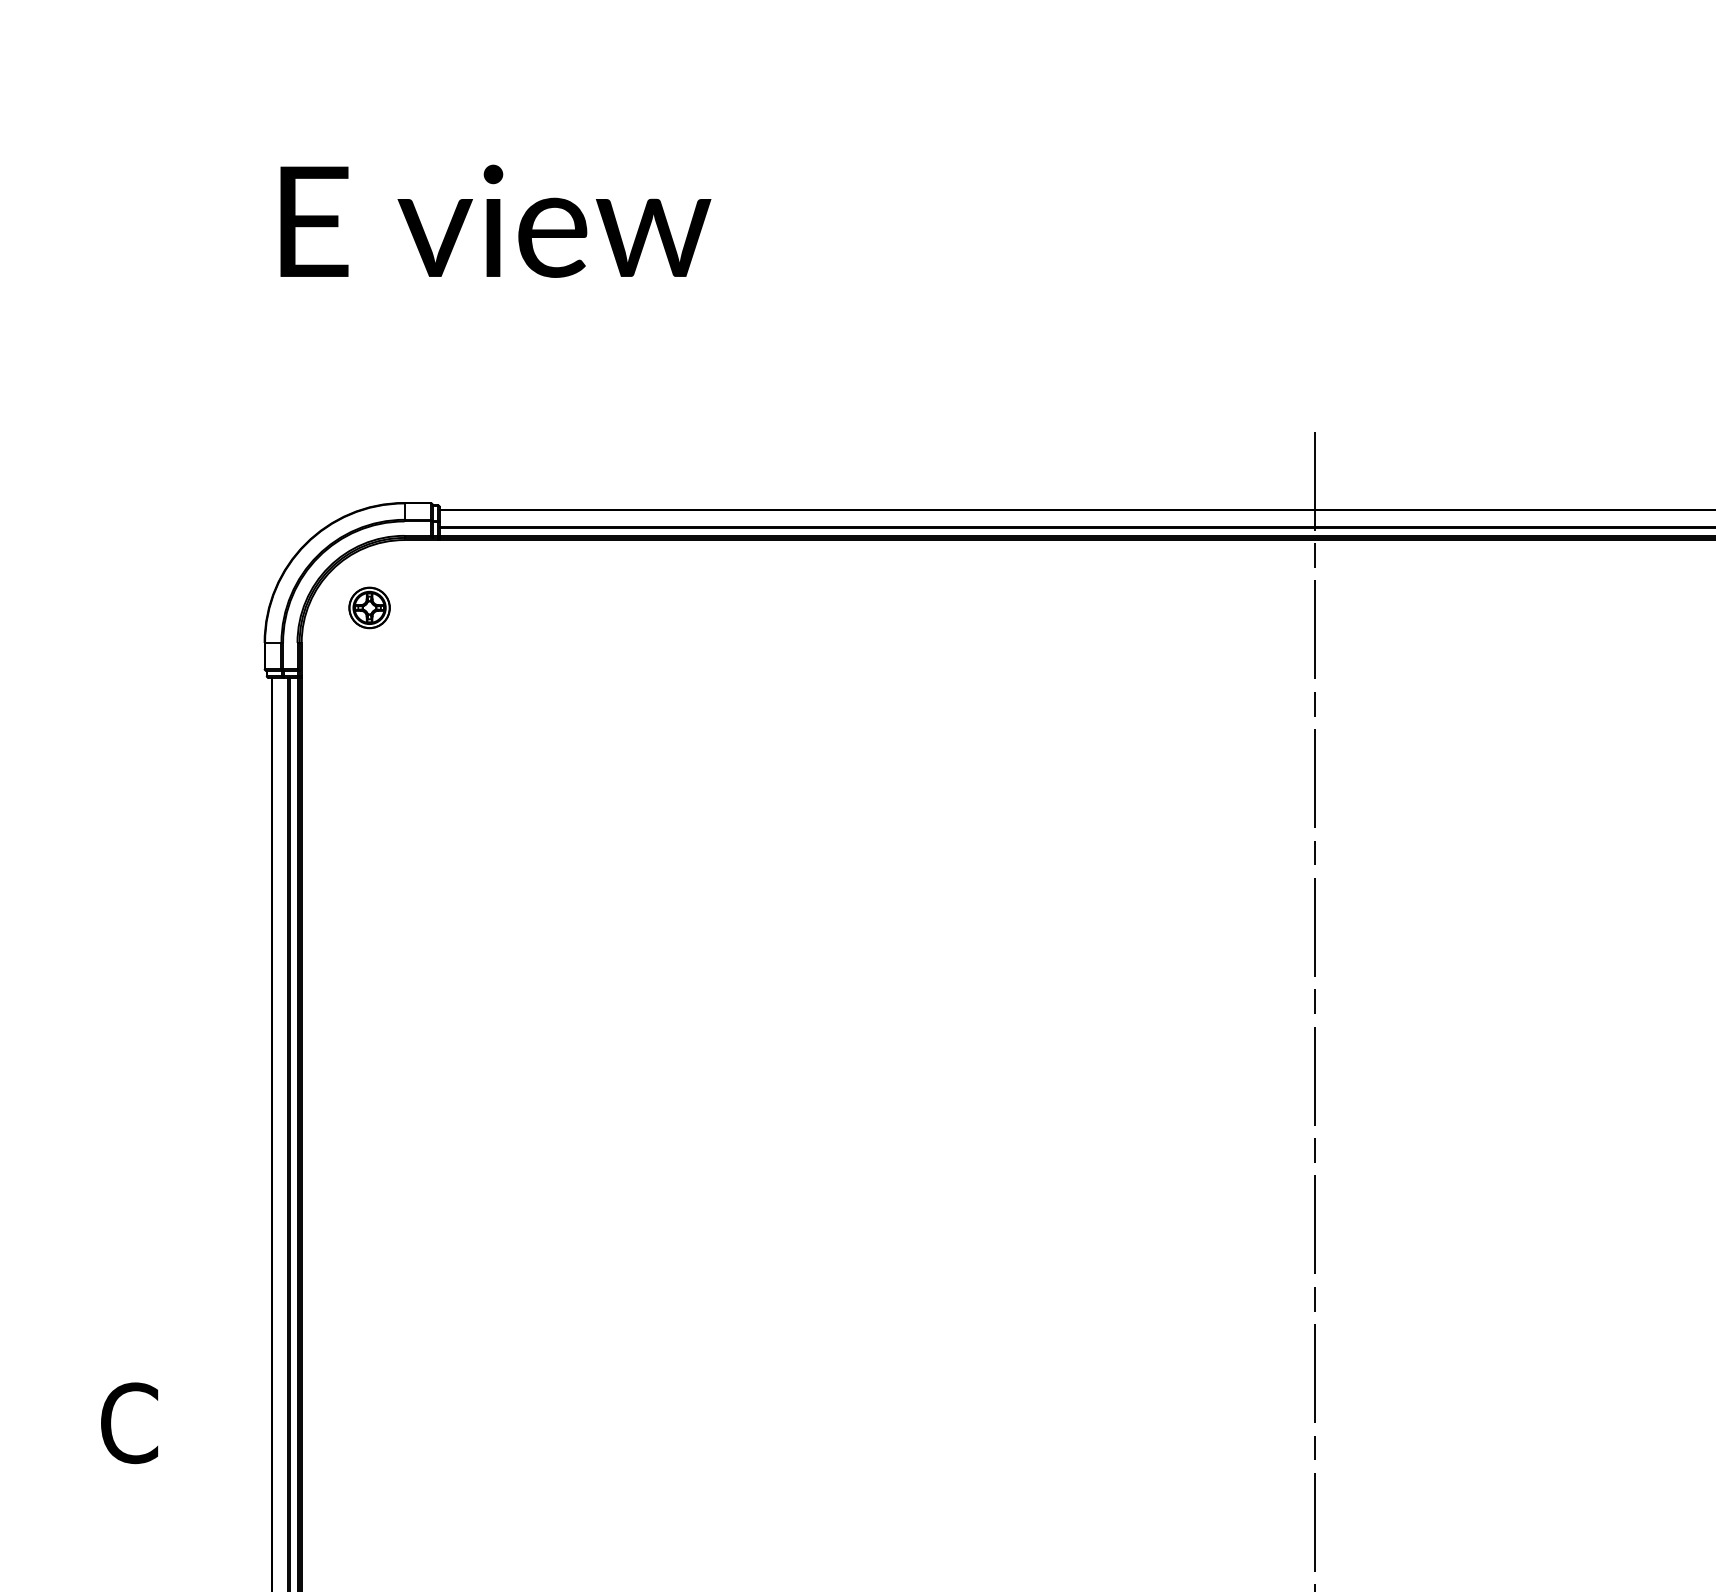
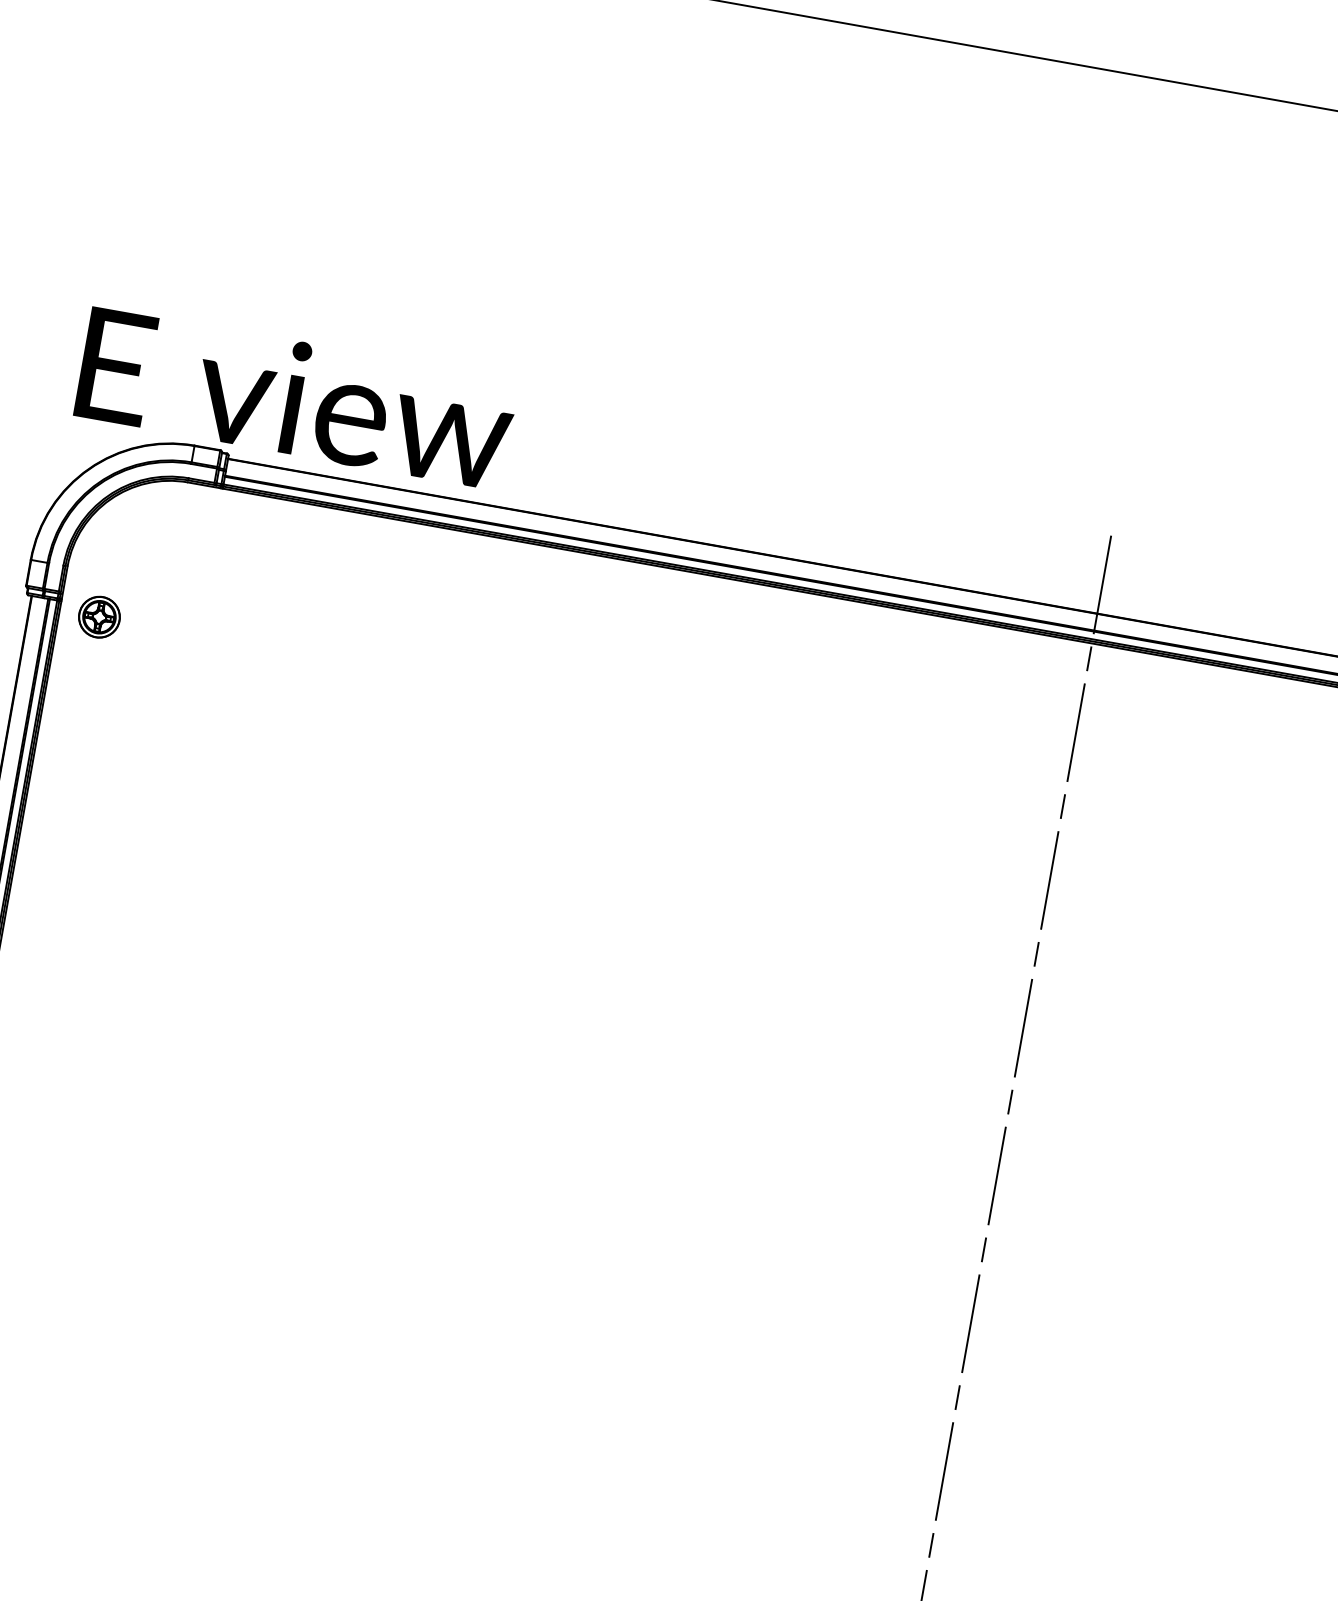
text: (495, 220) -> (296, 397), moved
part: (369, 607) -> (99, 616), moved

